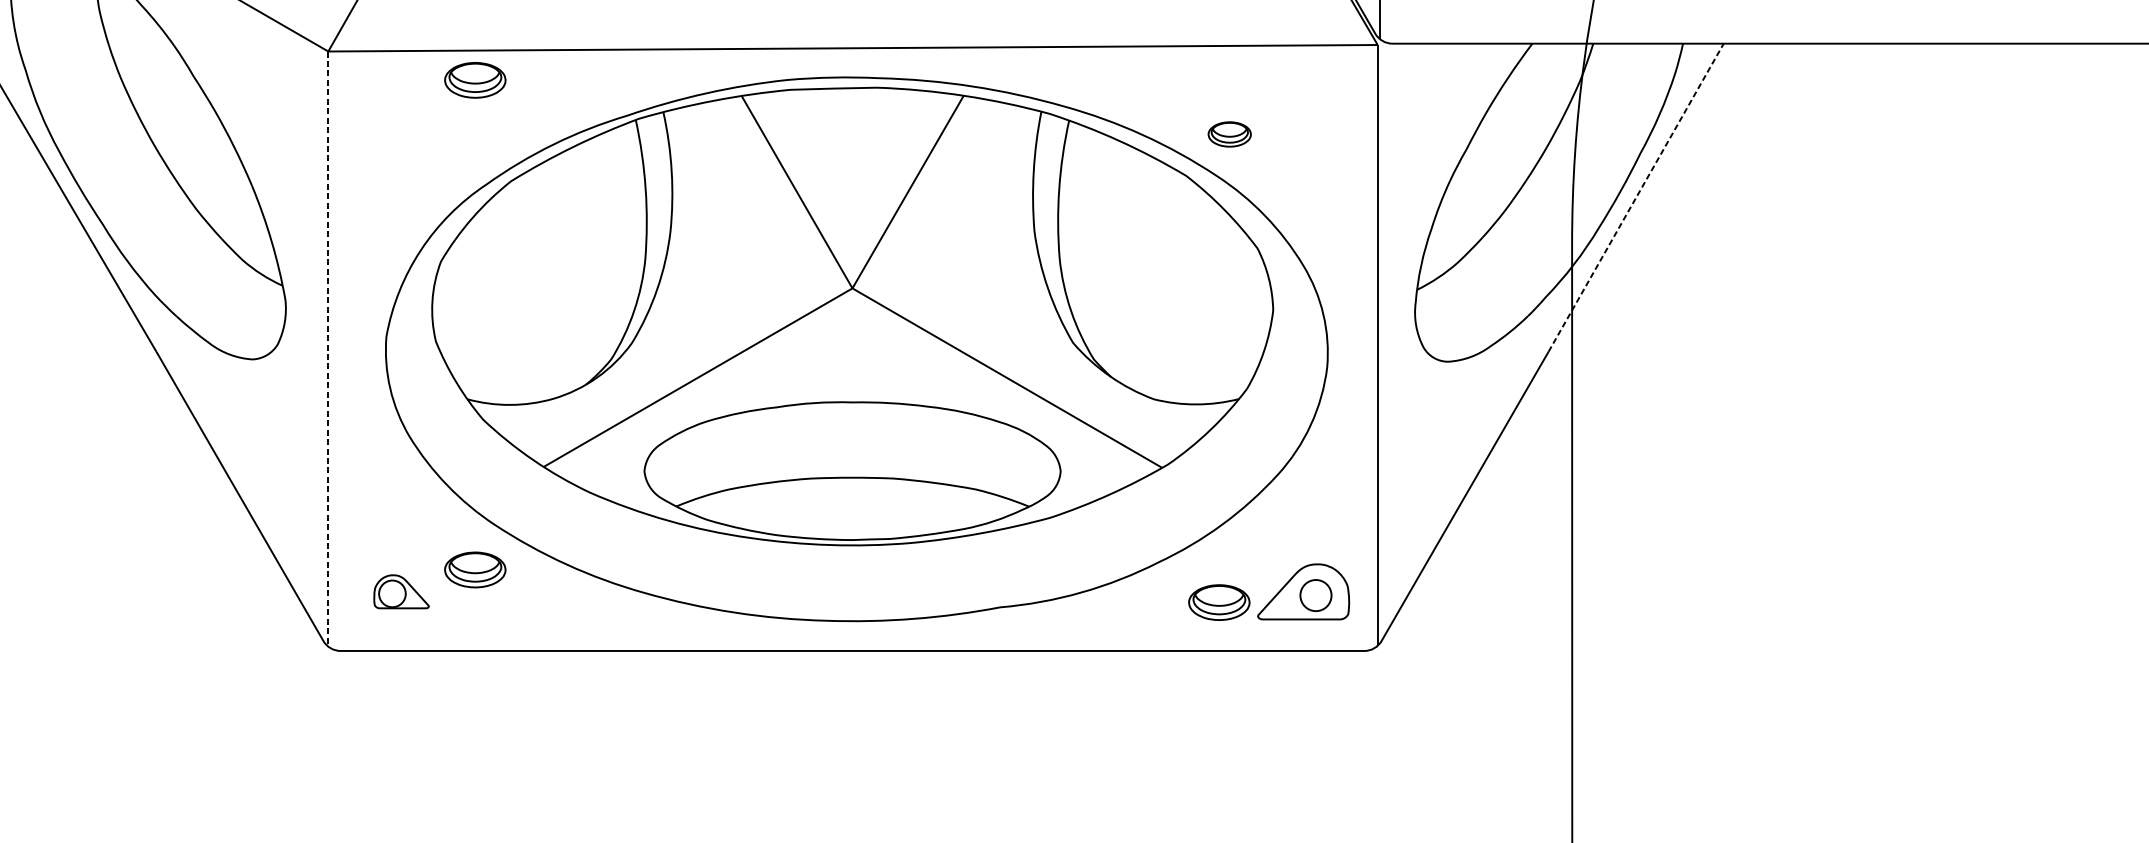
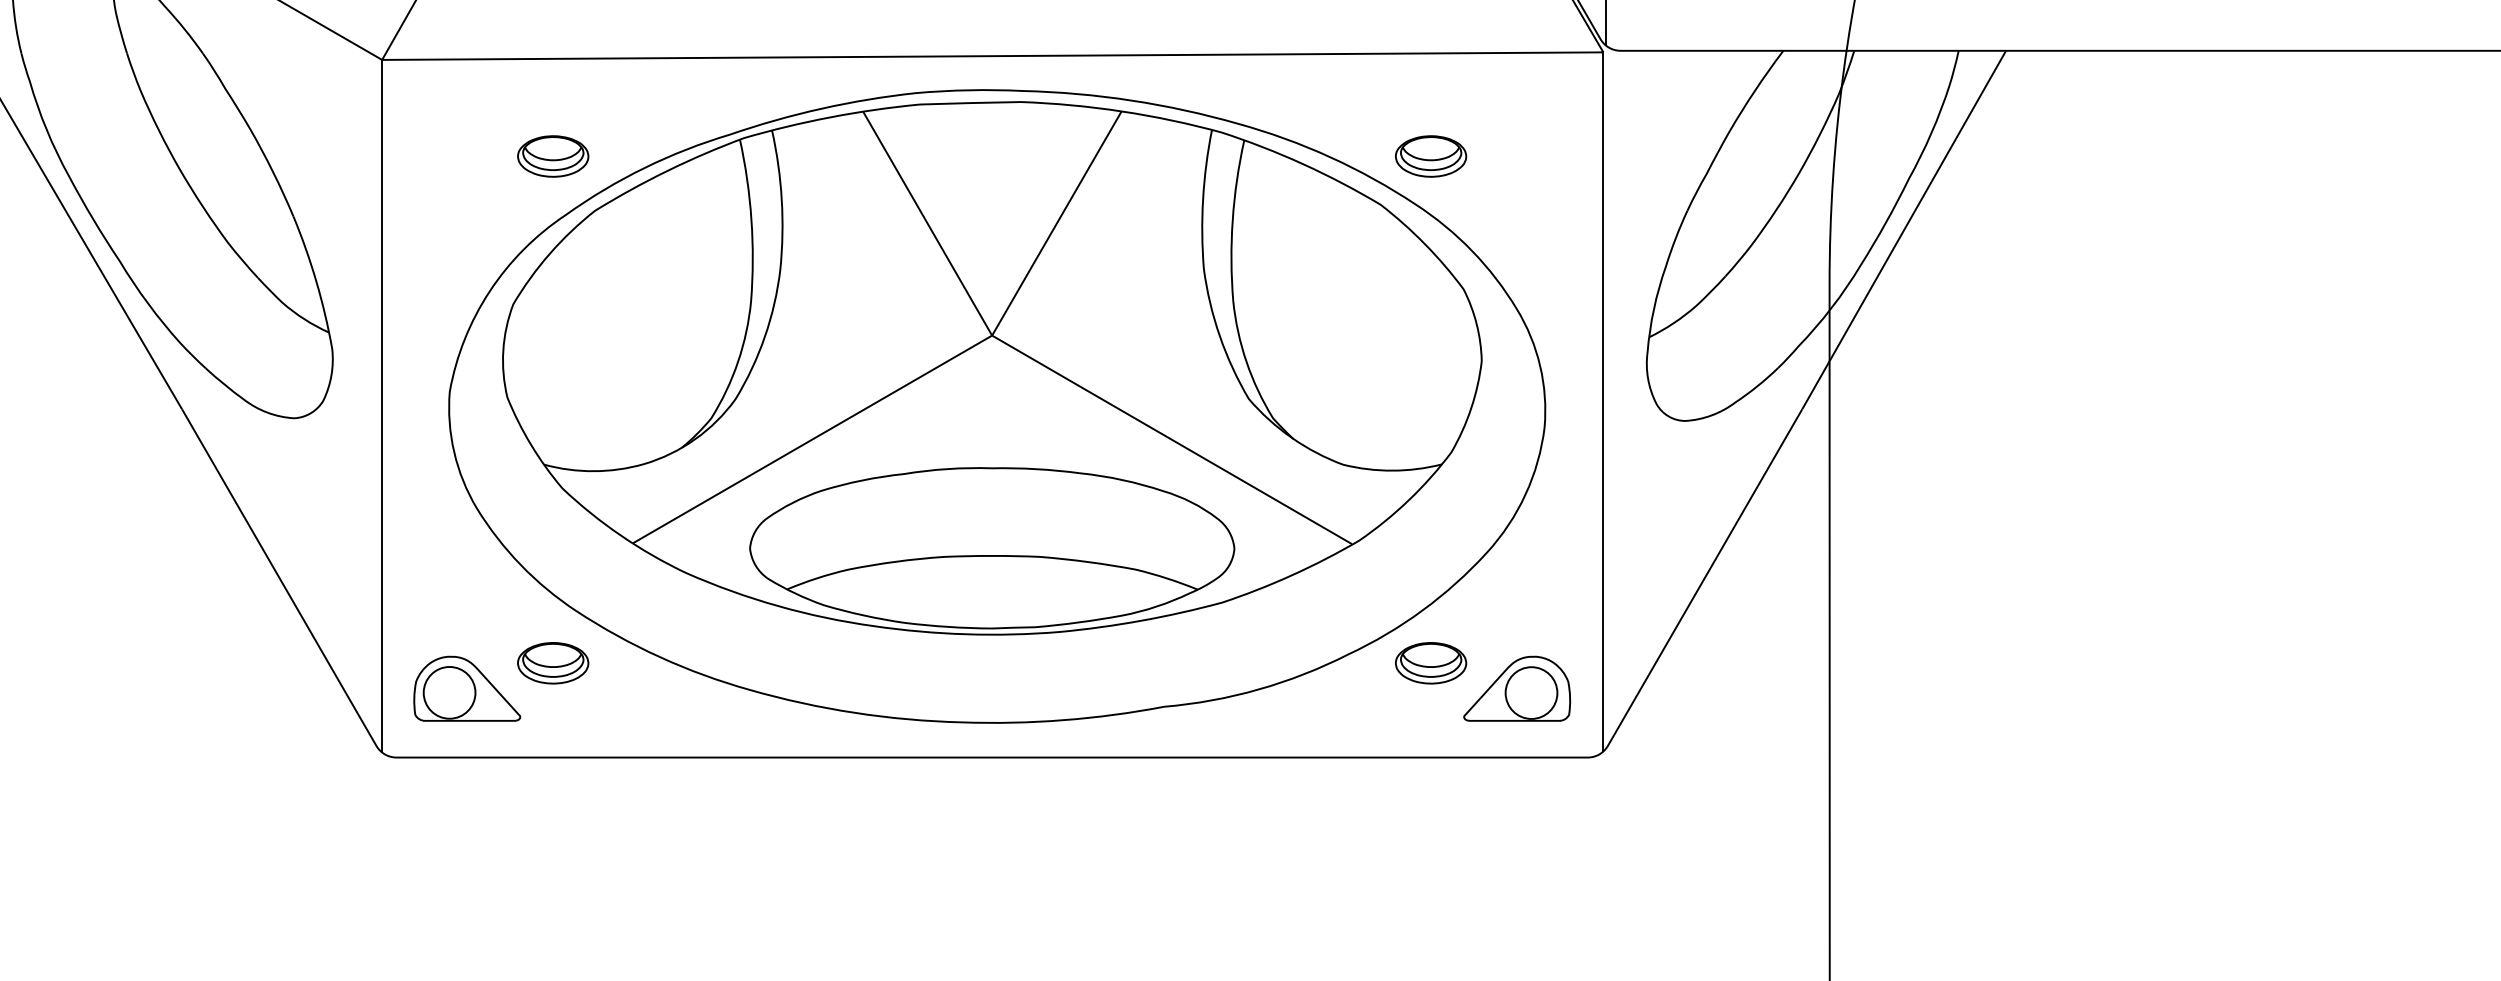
part: (475, 80) -> (553, 156), moved
part: (1230, 134) -> (1431, 156), size x1.43
line: (1636, 197) -> (1904, 229), dashed -> solid
line: (328, 349) -> (382, 406), dashed -> solid
part: (401, 591) -> (467, 688), size x1.67
circle: (1315, 595) -> (1531, 692), size x1.43
part: (1219, 602) -> (1431, 663), moved

